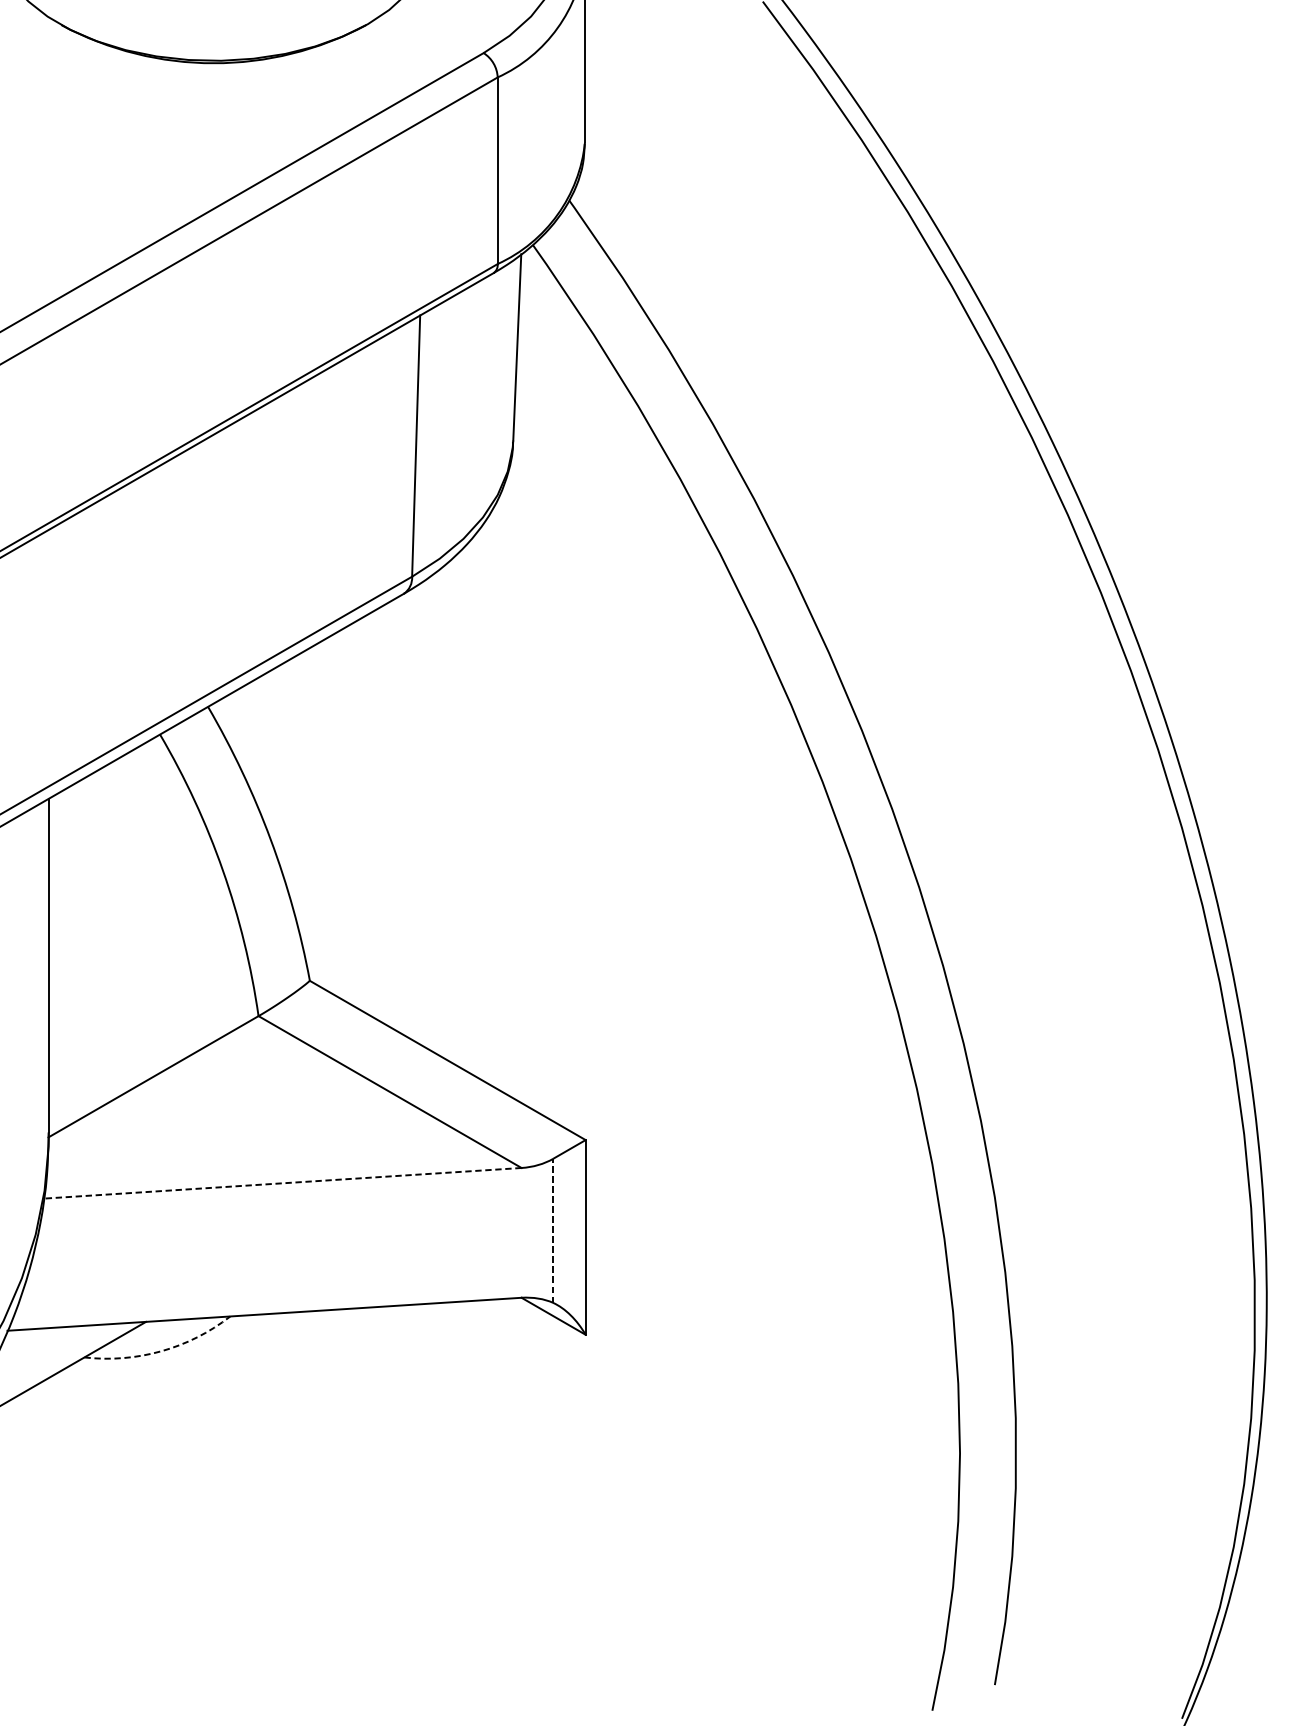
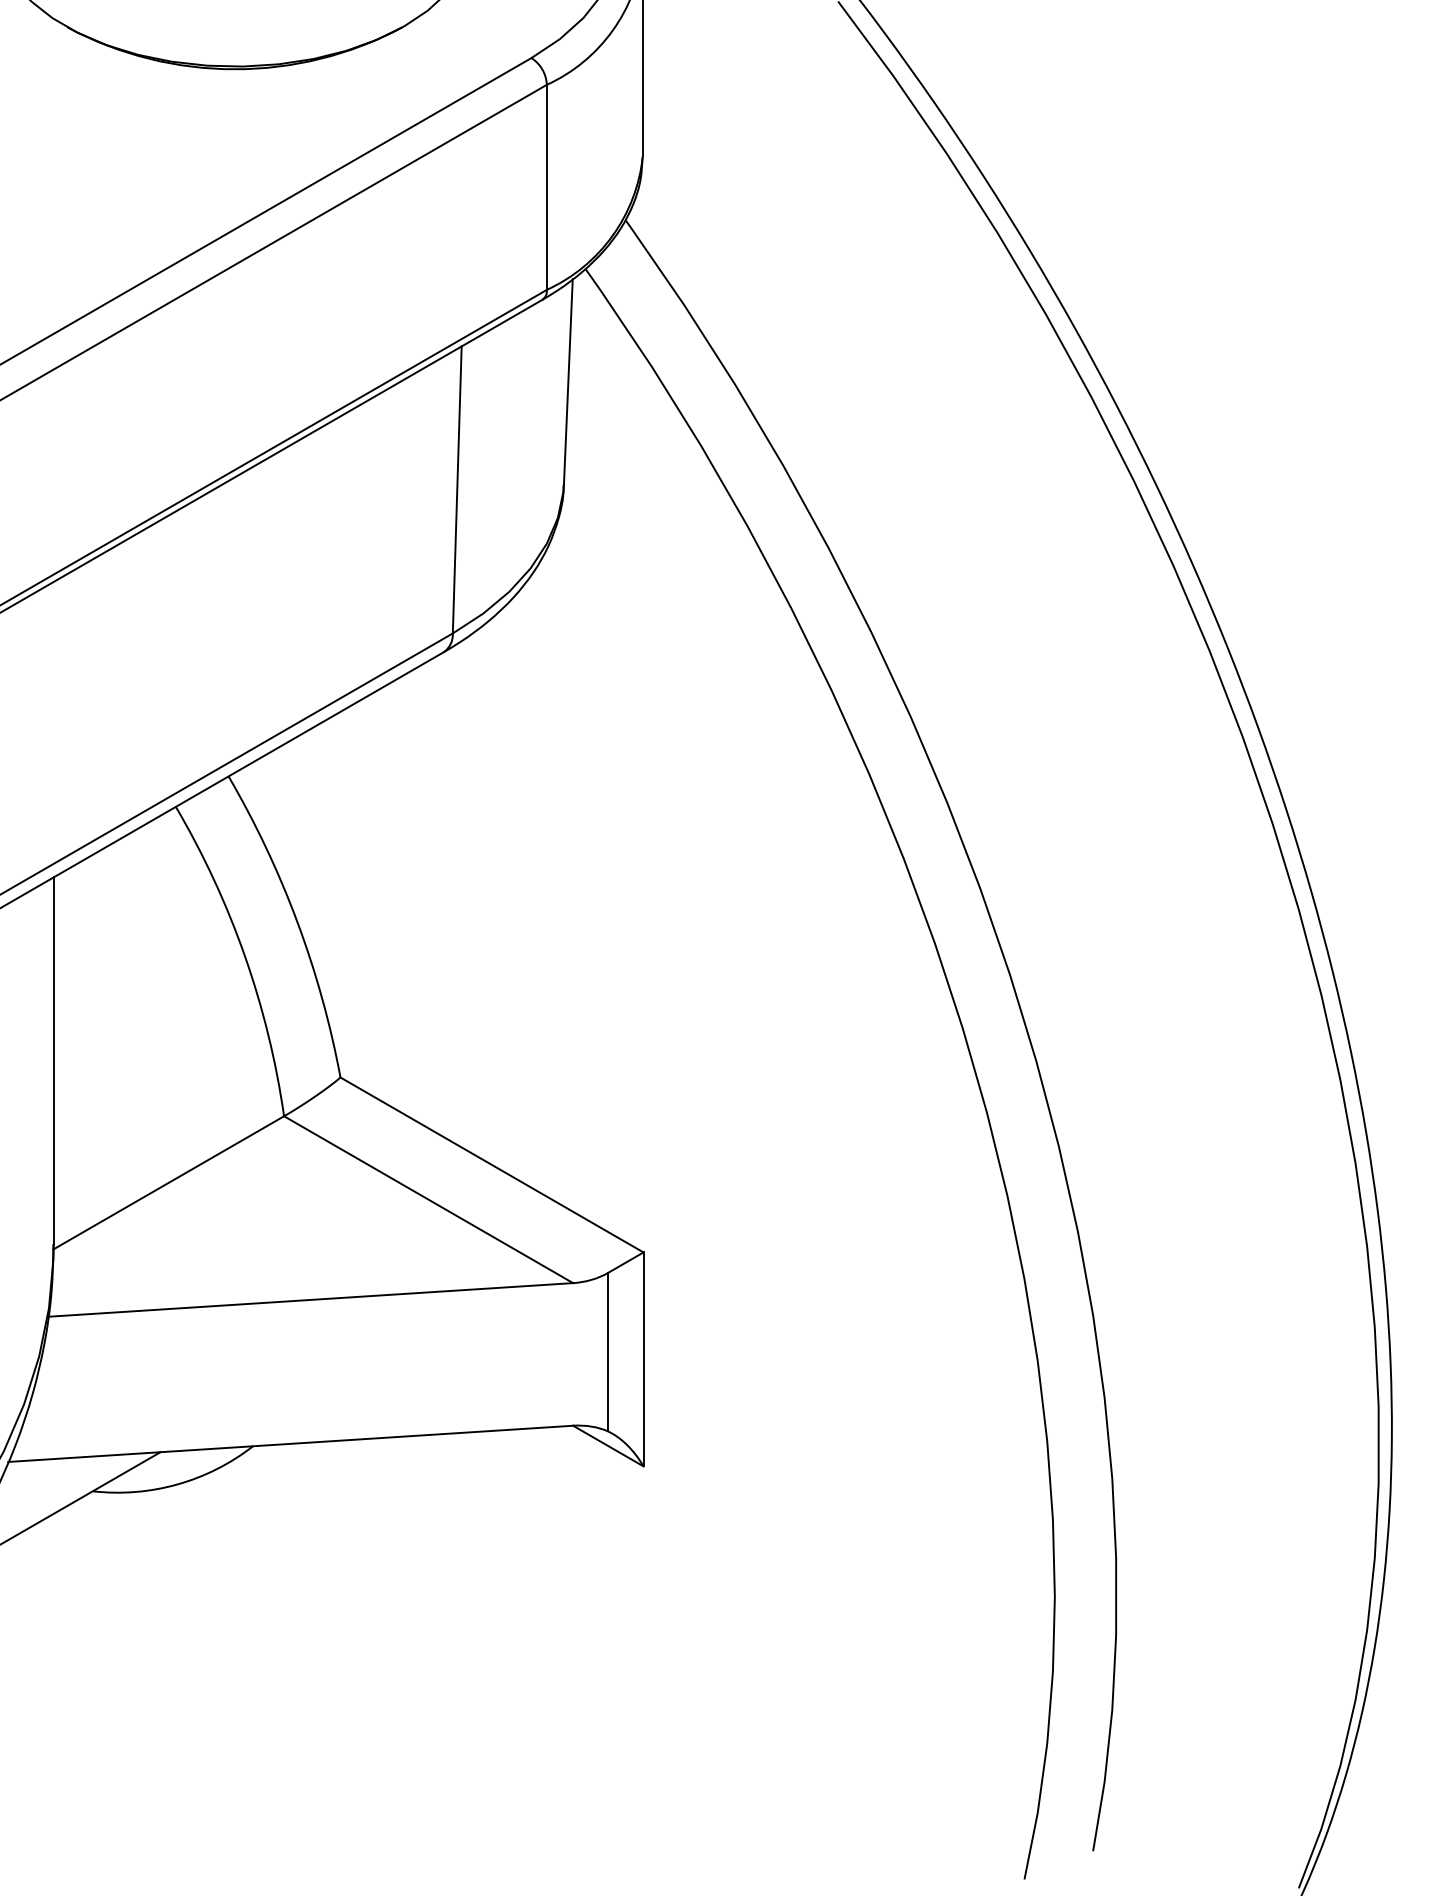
line: (282, 1182) -> (310, 1299), dashed -> solid
line: (552, 1230) -> (607, 1351), dashed -> solid
arc: (161, 1351) -> (177, 1484), dashed -> solid

